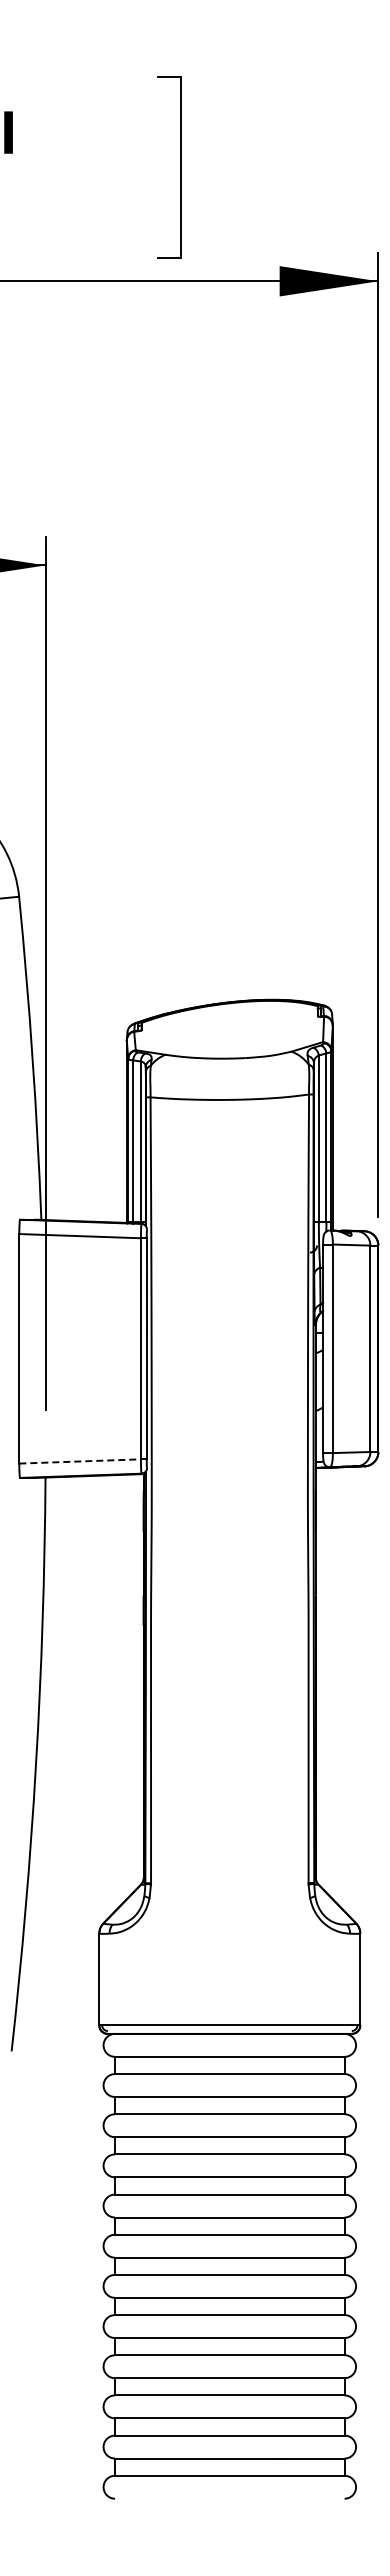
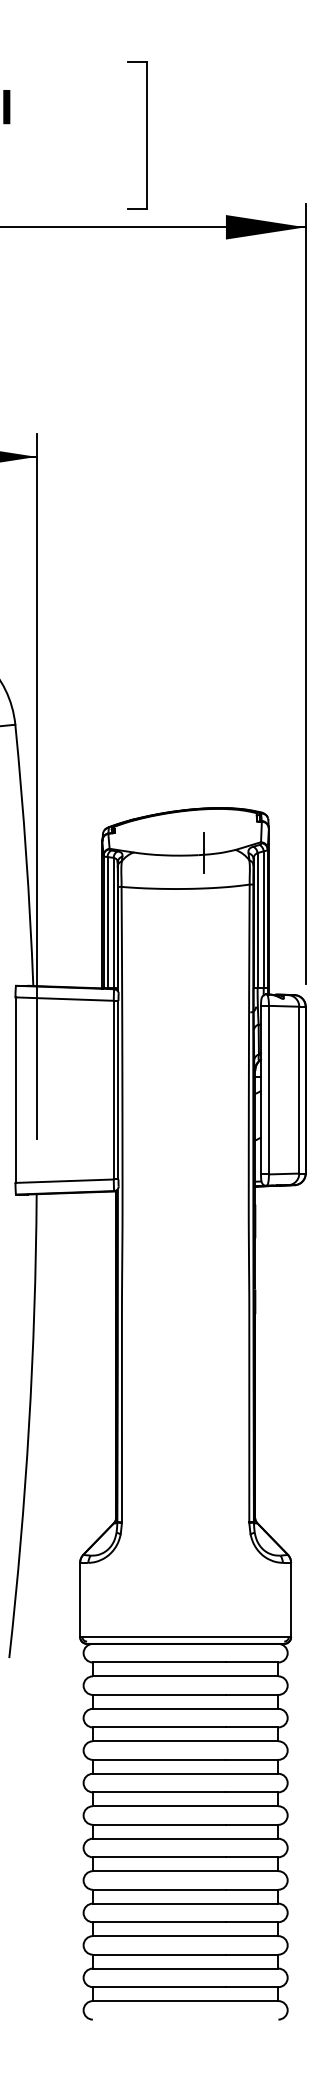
line: (253, 1054) -> (204, 852), added
line: (80, 1461) -> (64, 1181), dashed -> solid

